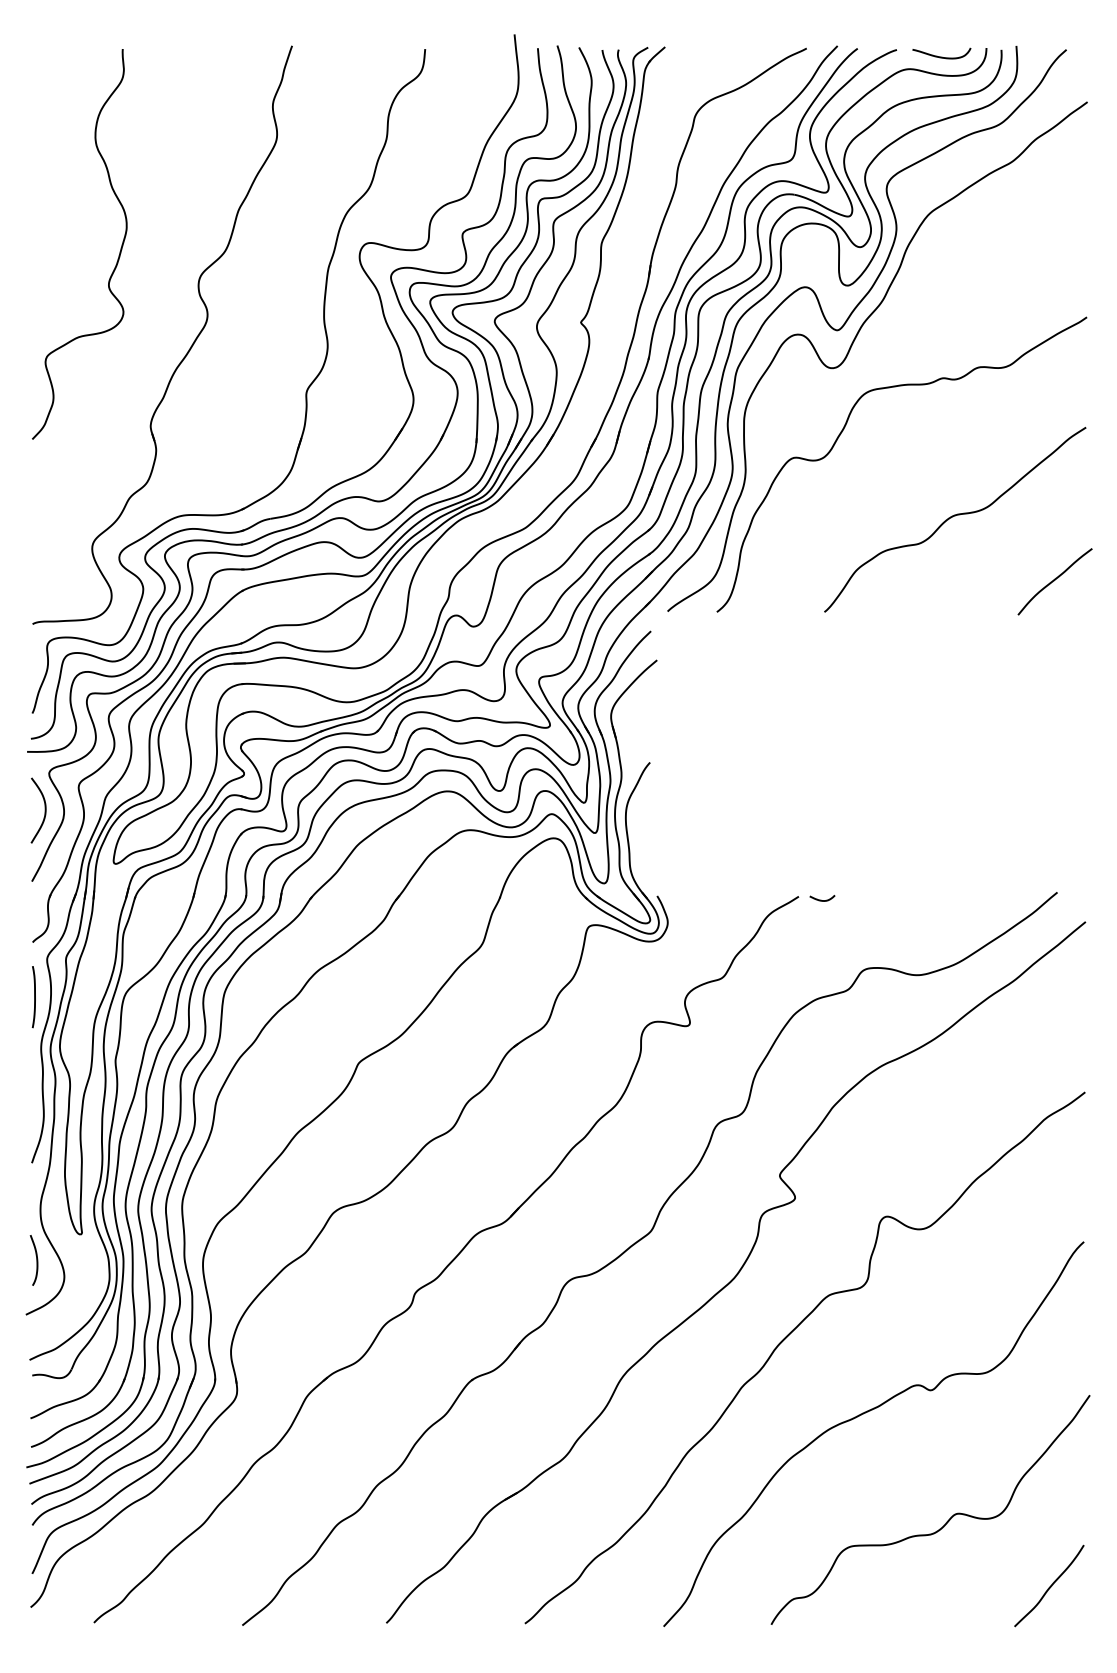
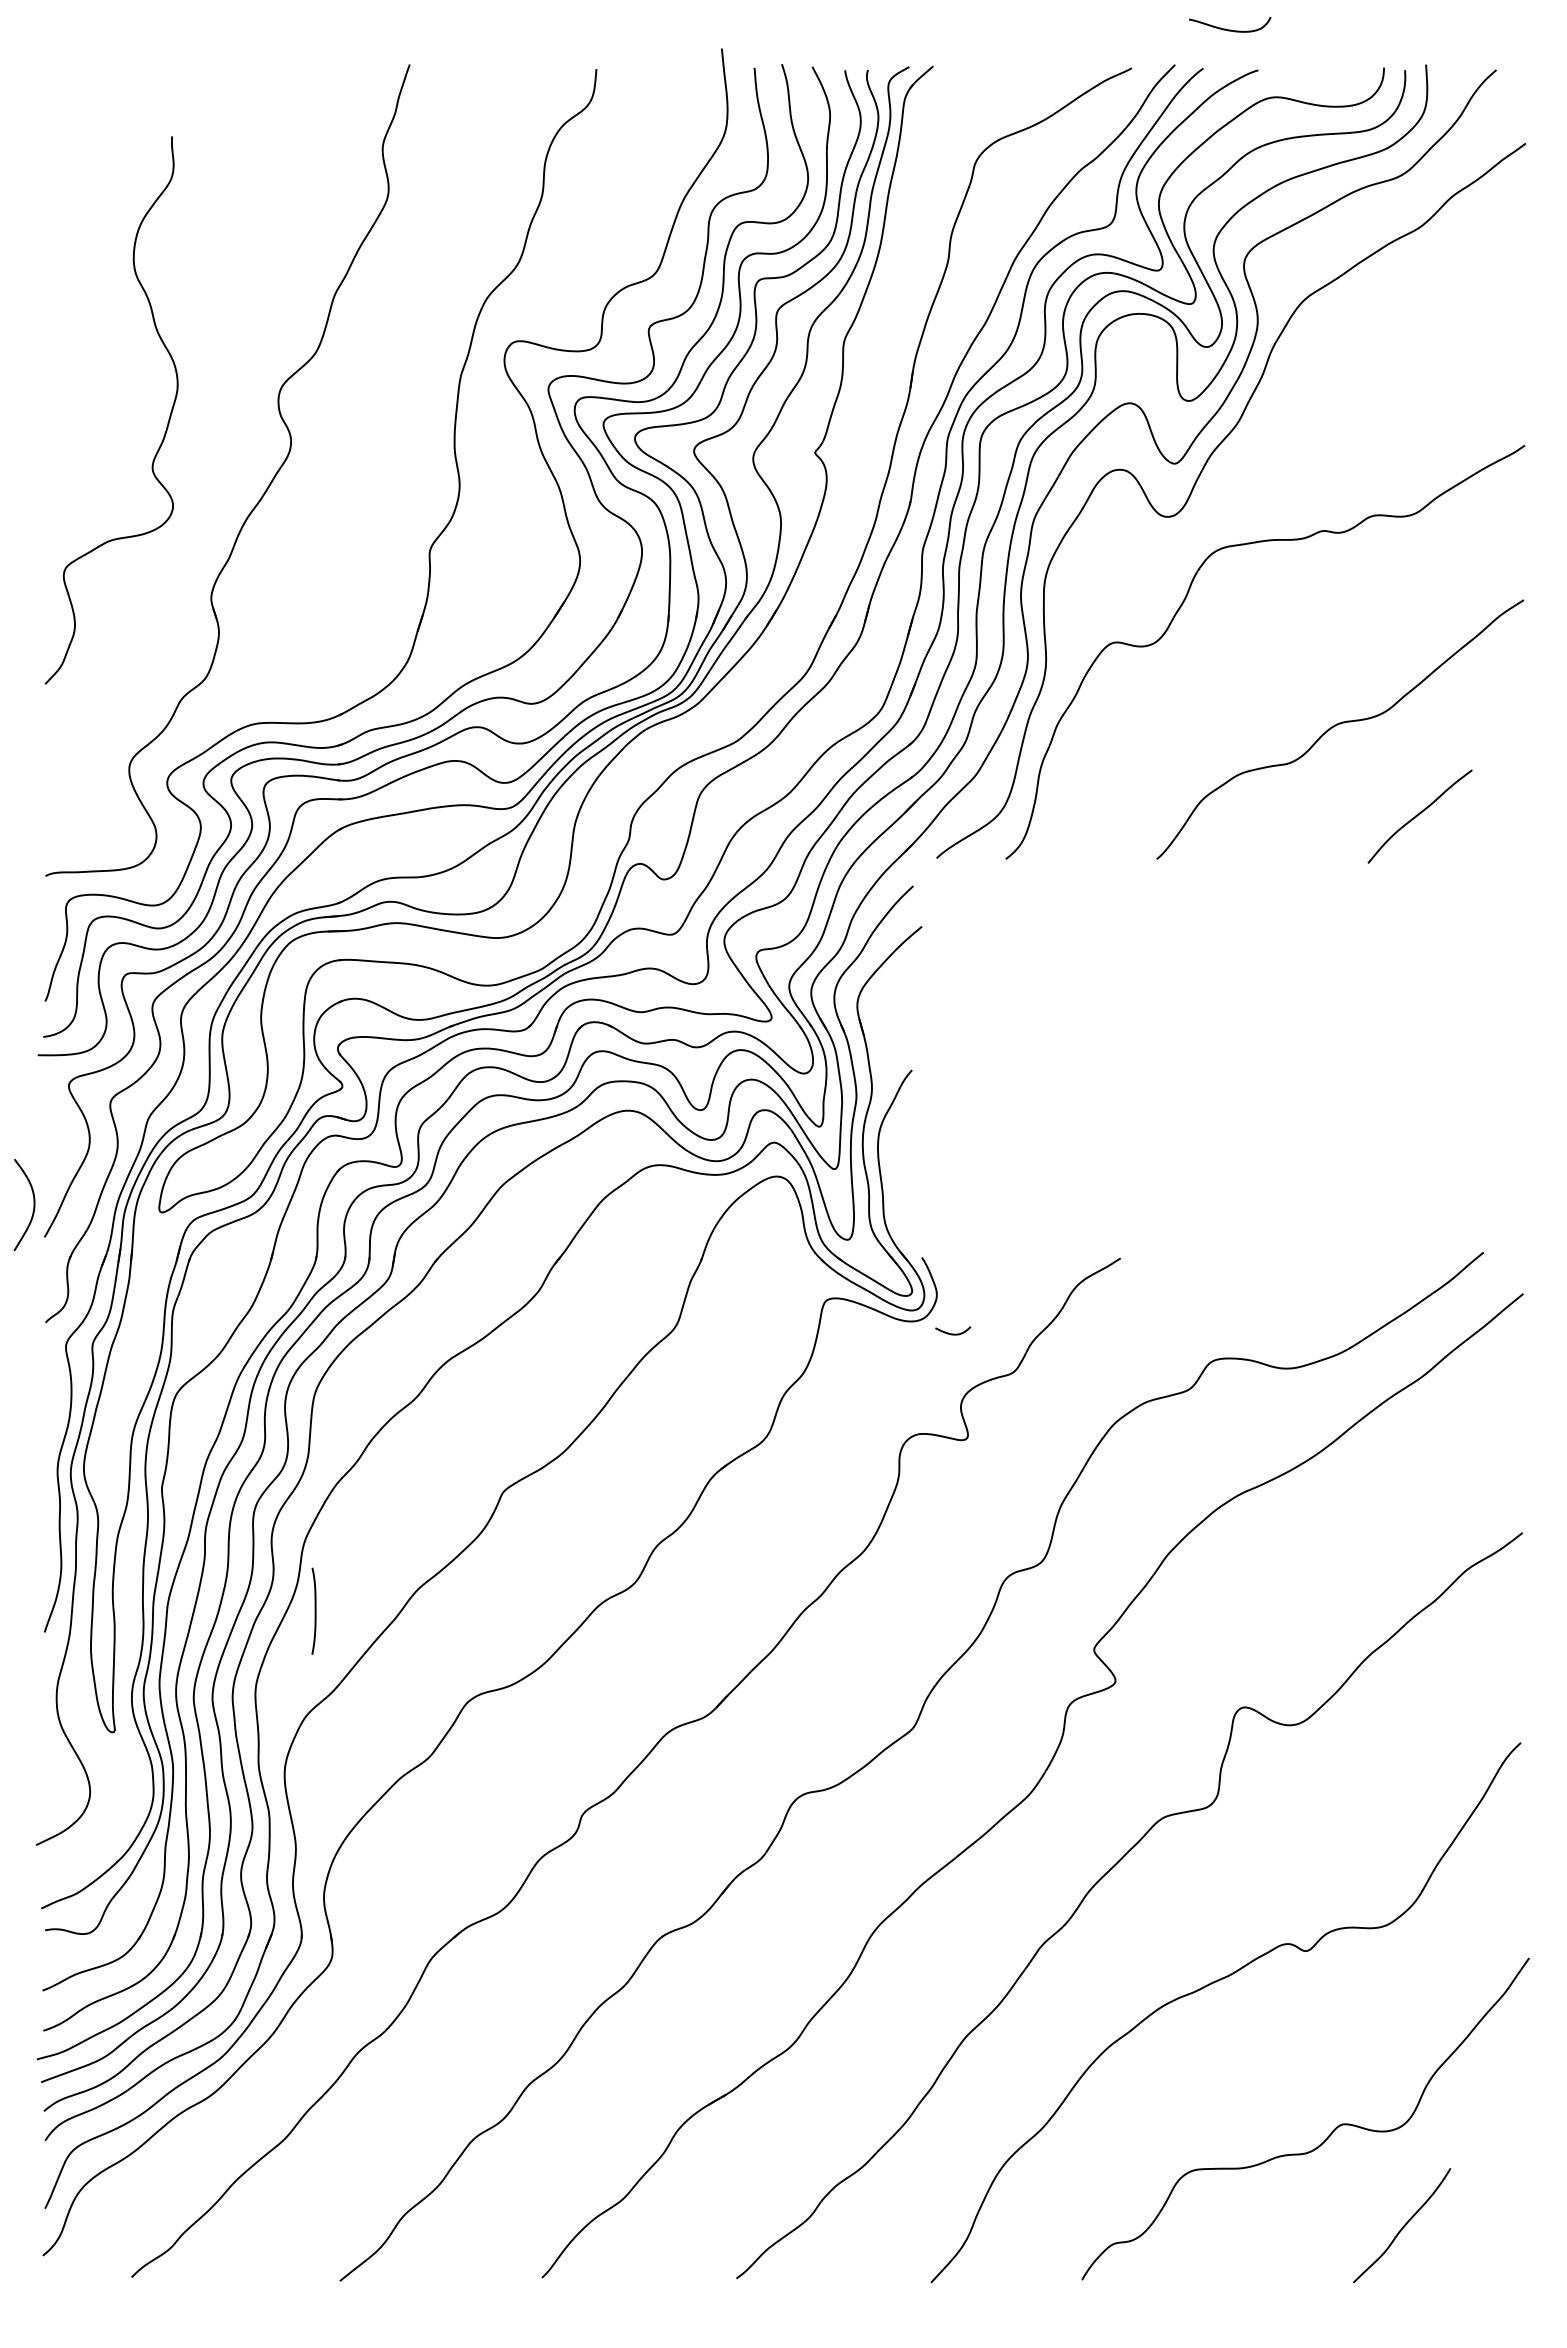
curve: (941, 56) -> (1229, 28), moved
curve: (117, 258) -> (164, 430), moved
curve: (1054, 581) -> (1419, 816), moved
curve: (44, 810) -> (32, 1204), moved
curve: (821, 899) -> (951, 1332), moved
curve: (34, 997) -> (314, 1611), moved
curve: (36, 1260) -> (51, 1768), removed
curve: (1050, 1585) -> (1403, 2224), moved

